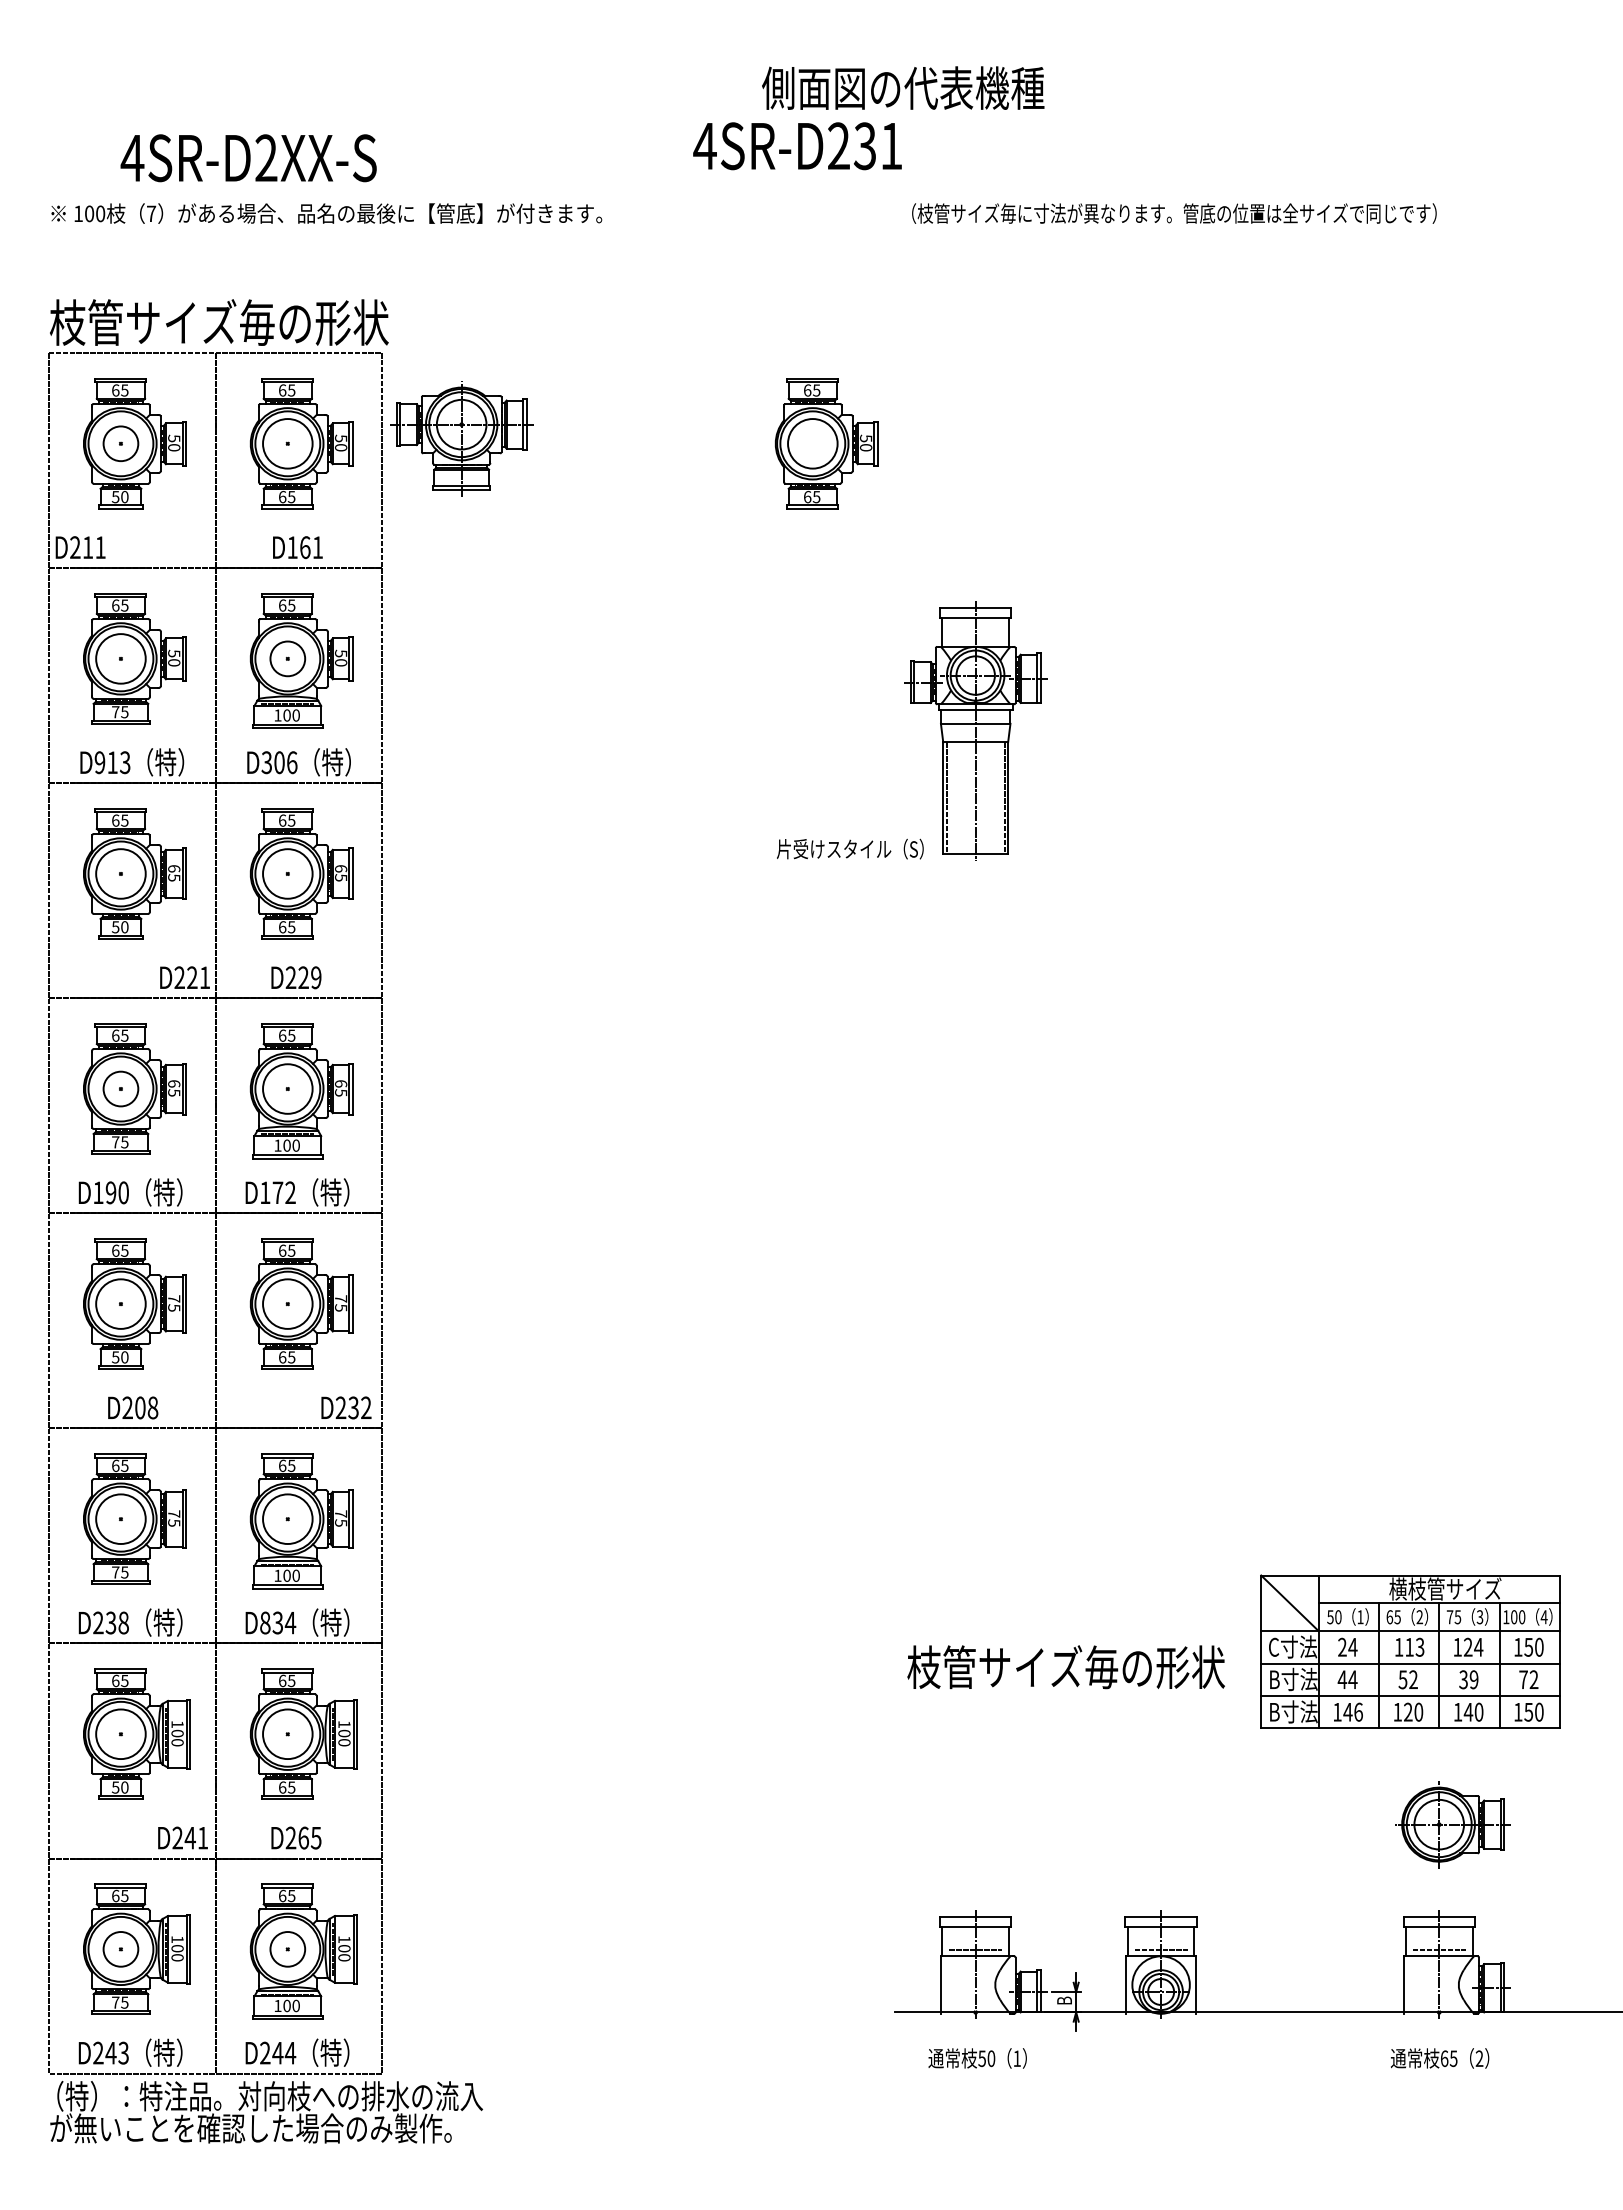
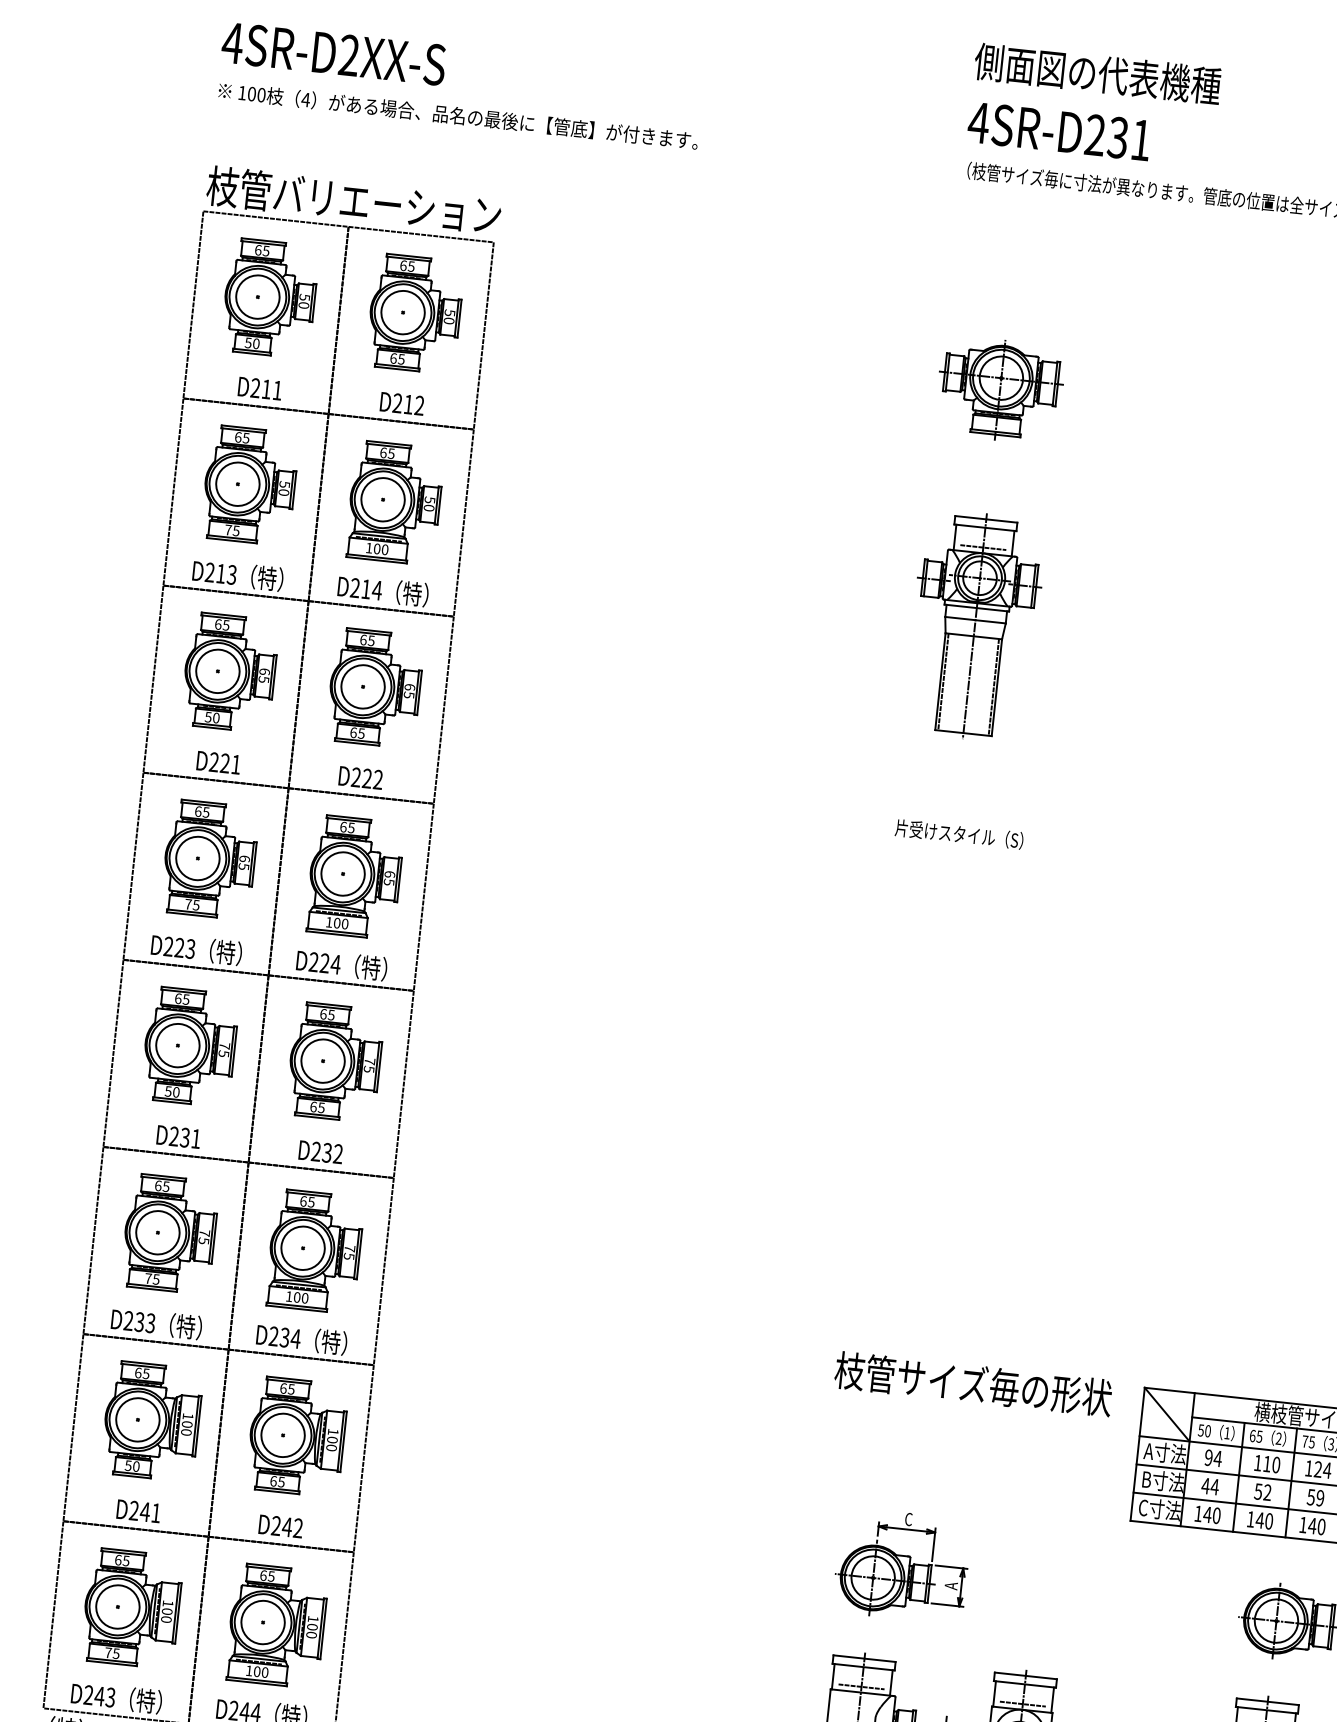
text: (903, 87) -> (1098, 73), moved
text: (797, 146) -> (1059, 131), moved
text: (248, 158) -> (333, 54), moved
text: (151, 213) -> (305, 99), 7 -> 4
text: (257, 322) -> (387, 204), 枝管サイズ毎の形状 -> 枝管バリエーション
part: (461, 438) -> (999, 390), moved
circle: (120, 443) -> (257, 296), size x1.43
part: (826, 443) -> (871, 362), removed
text: (80, 547) -> (260, 388), moved
text: (305, 547) -> (408, 404), D161 -> D212
line: (975, 640) -> (983, 547), added
circle: (287, 658) -> (382, 499), size x1.43
text: (99, 762) -> (209, 572), D913 -> D213
text: (279, 762) -> (366, 589), D306 -> D214
text: (850, 848) -> (959, 833), moved
text: (184, 977) -> (218, 762), moved
text: (316, 978) -> (378, 780), D229 -> D222
circle: (120, 1088) -> (197, 857), size x1.43
text: (110, 1192) -> (179, 947), D190 -> D223
text: (278, 1192) -> (325, 963), D172 -> D224
text: (146, 1407) -> (190, 1137), D208 -> D231
text: (346, 1407) -> (321, 1151), moved
text: (123, 1622) -> (150, 1322), D238 -> D233
text: (265, 1622) -> (274, 1336), D834 -> D234
text: (1292, 1646) -> (1165, 1452), C寸法 -> A寸法
text: (1342, 1647) -> (1208, 1457), 24 -> 94
text: (1419, 1647) -> (1275, 1465), 113 -> 110
text: (1065, 1667) -> (972, 1384), moved
text: (1463, 1679) -> (1311, 1497), 39 -> 59
text: (1293, 1711) -> (1160, 1509), B寸法 -> C寸法
text: (1358, 1711) -> (1216, 1515), 146 -> 140
text: (1407, 1711) -> (1259, 1519), 120 -> 140
part: (1007, 1807) -> (902, 1566), added
text: (182, 1837) -> (138, 1510), moved
text: (309, 1837) -> (292, 1527), D265 -> D242
circle: (120, 1949) -> (117, 1607), size x1.43
circle: (287, 1949) -> (262, 1622), size x1.43

